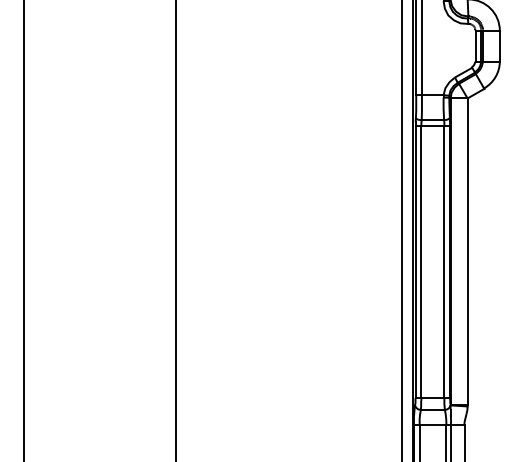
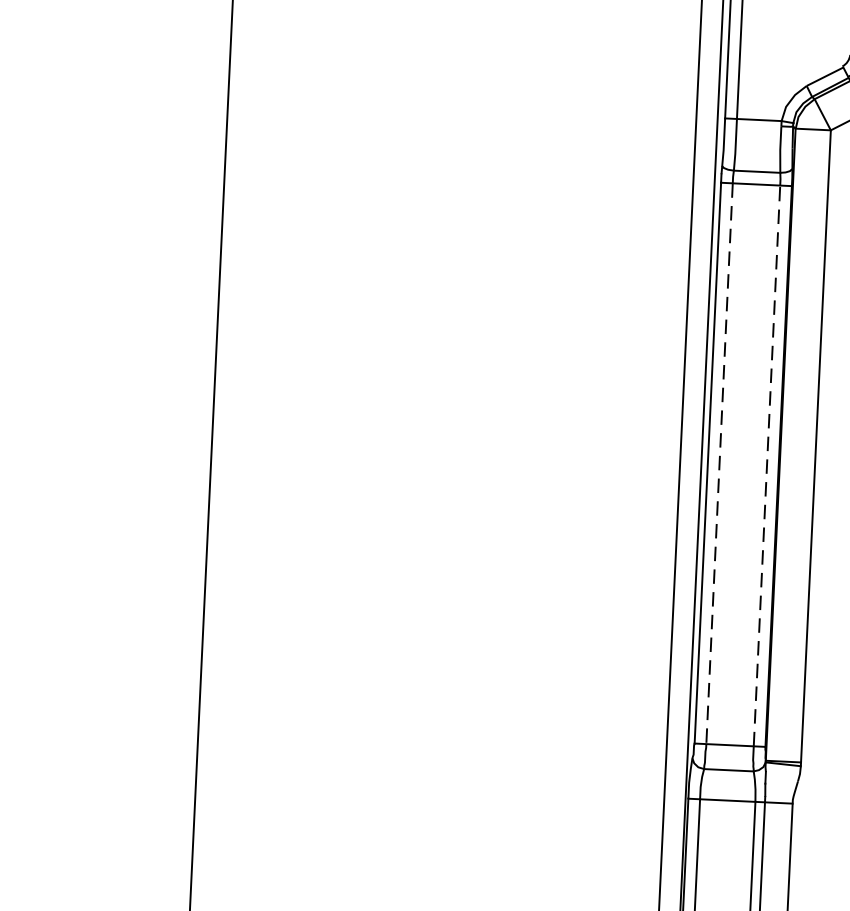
line: (421, 262) -> (719, 464), solid -> dashed
line: (444, 262) -> (767, 466), solid -> dashed

